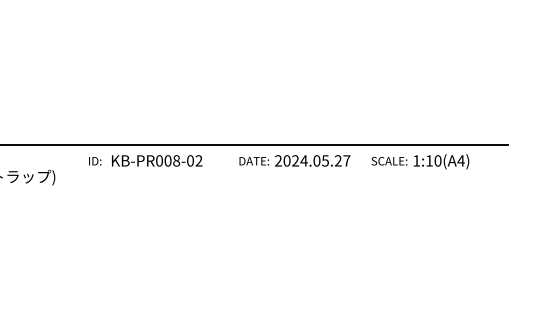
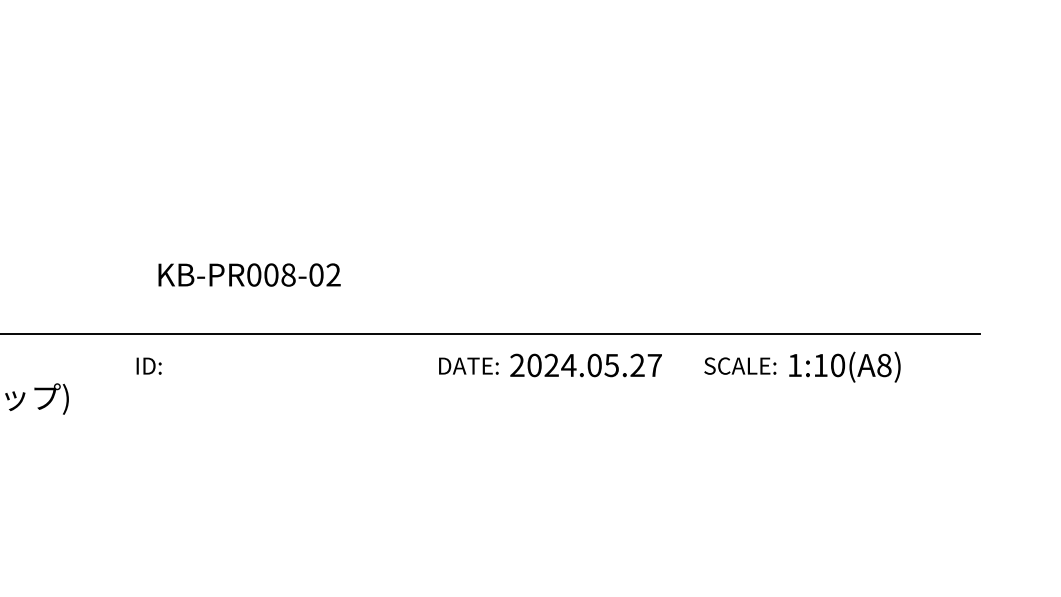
text: (157, 160) -> (250, 274), moved
text: (460, 160) -> (883, 364), 1:10(A4) -> 1:10(A8)

